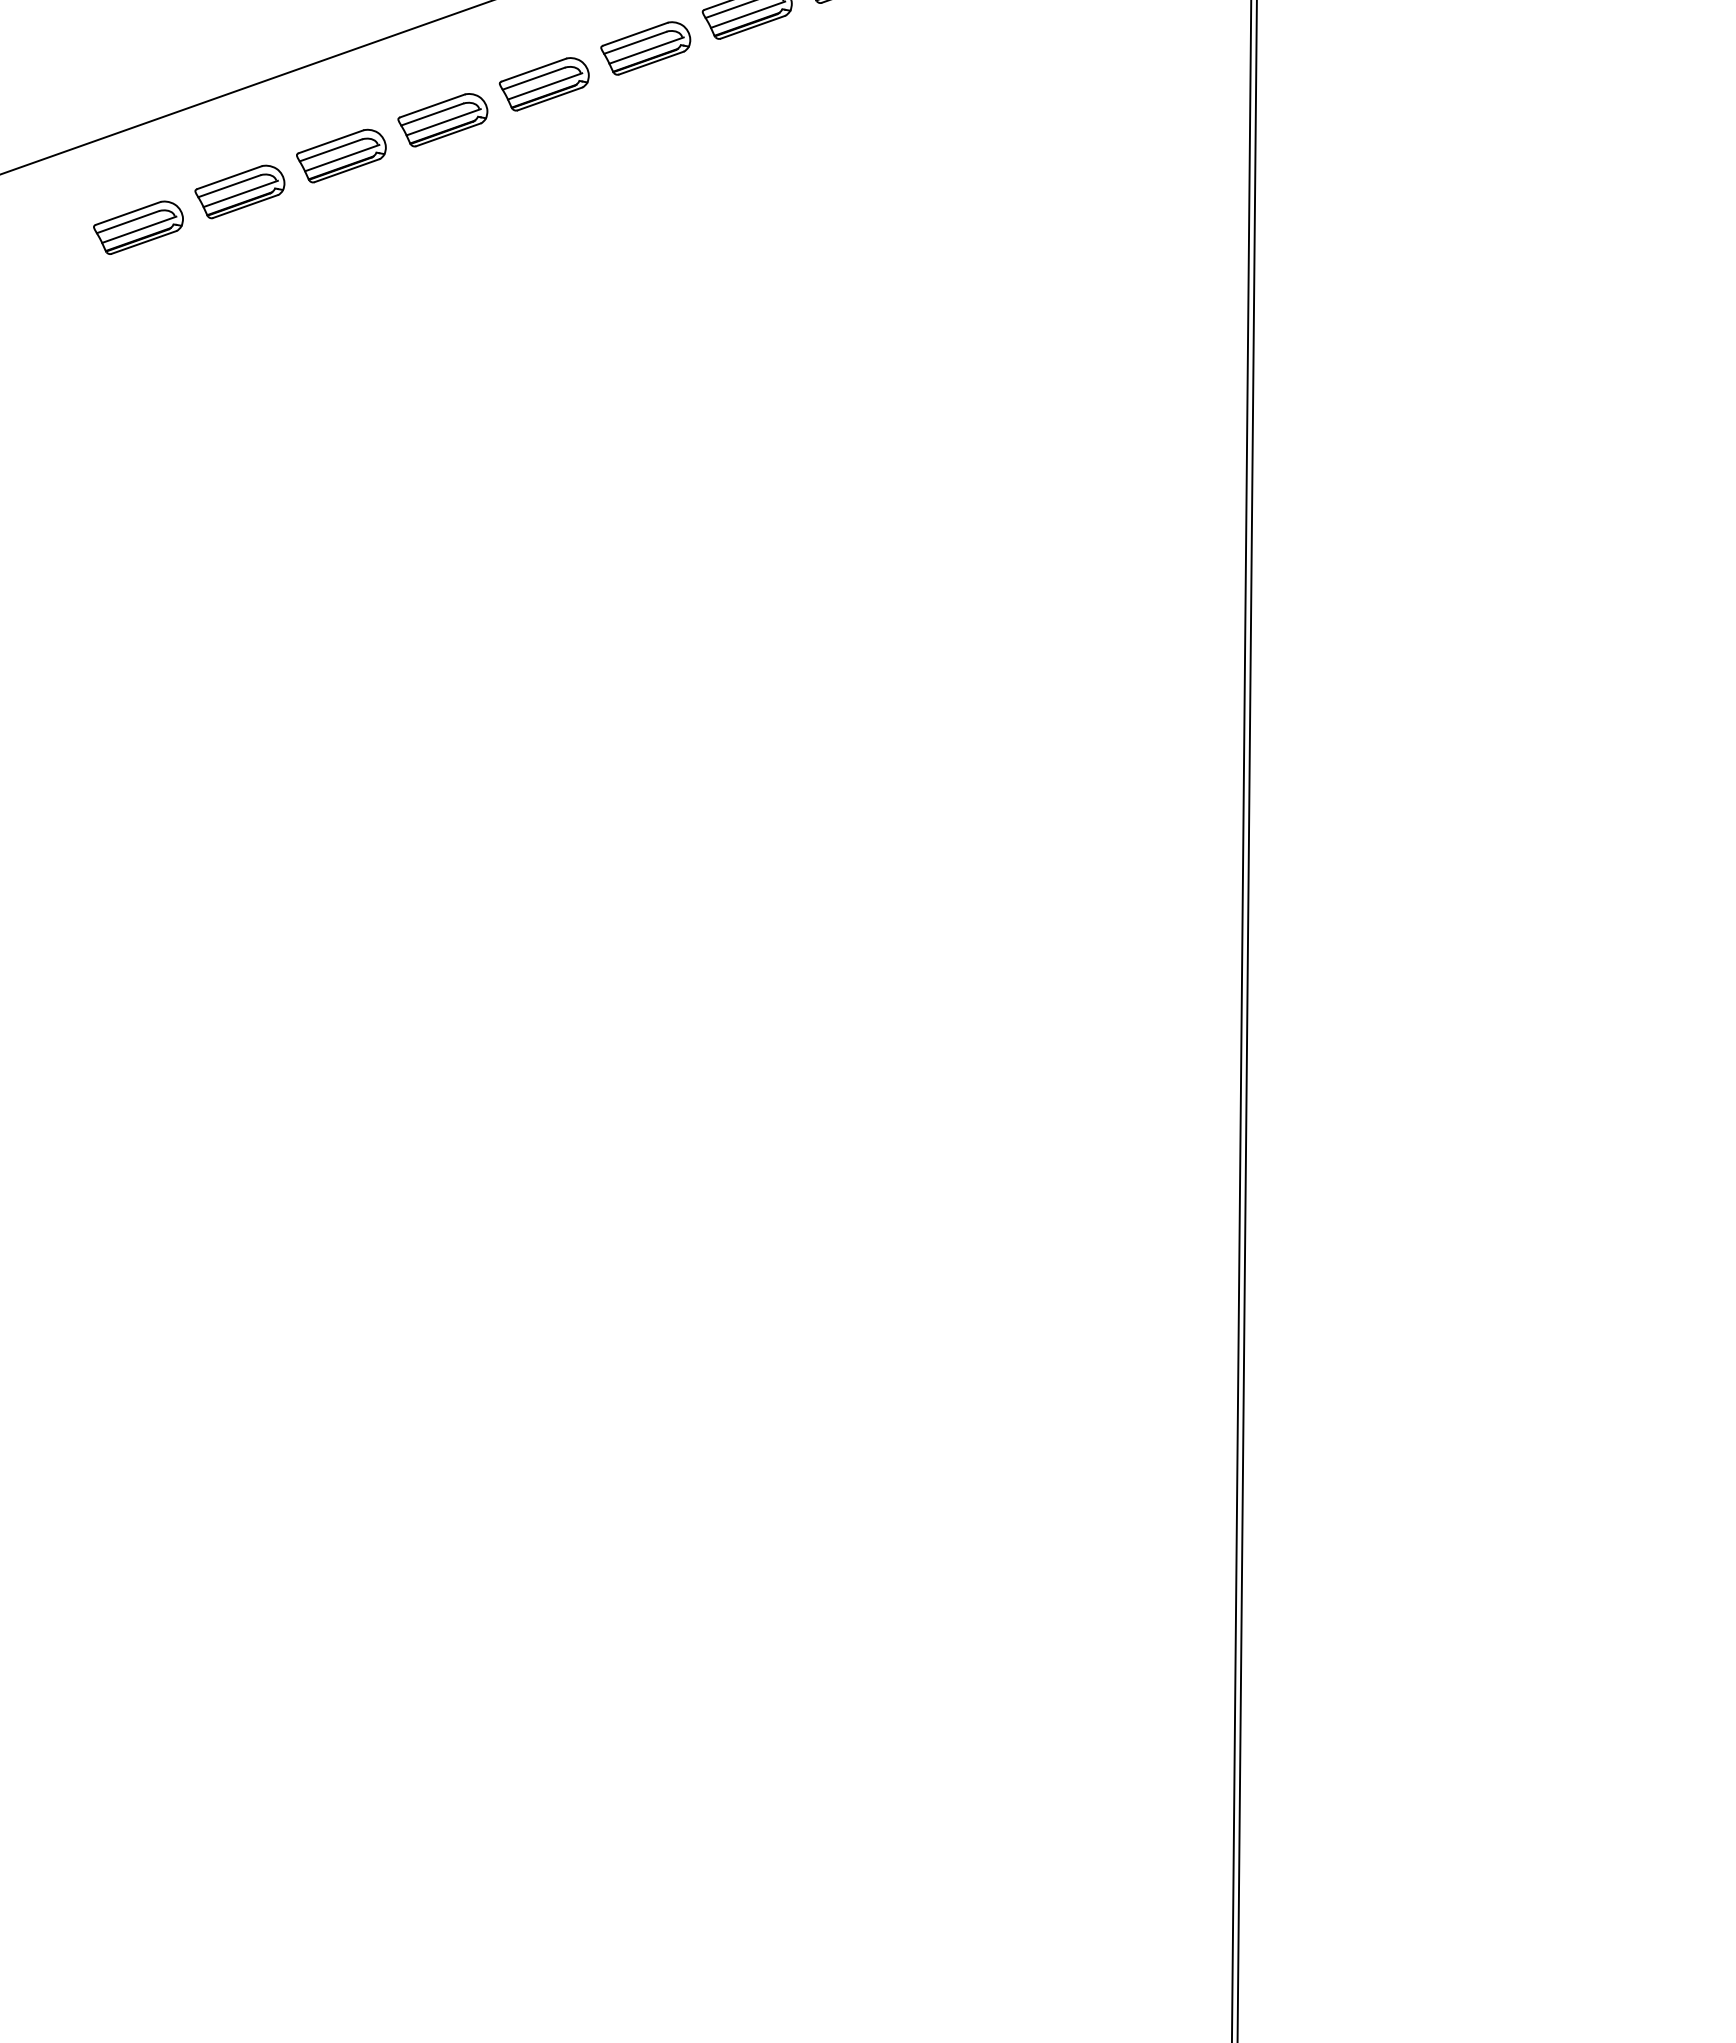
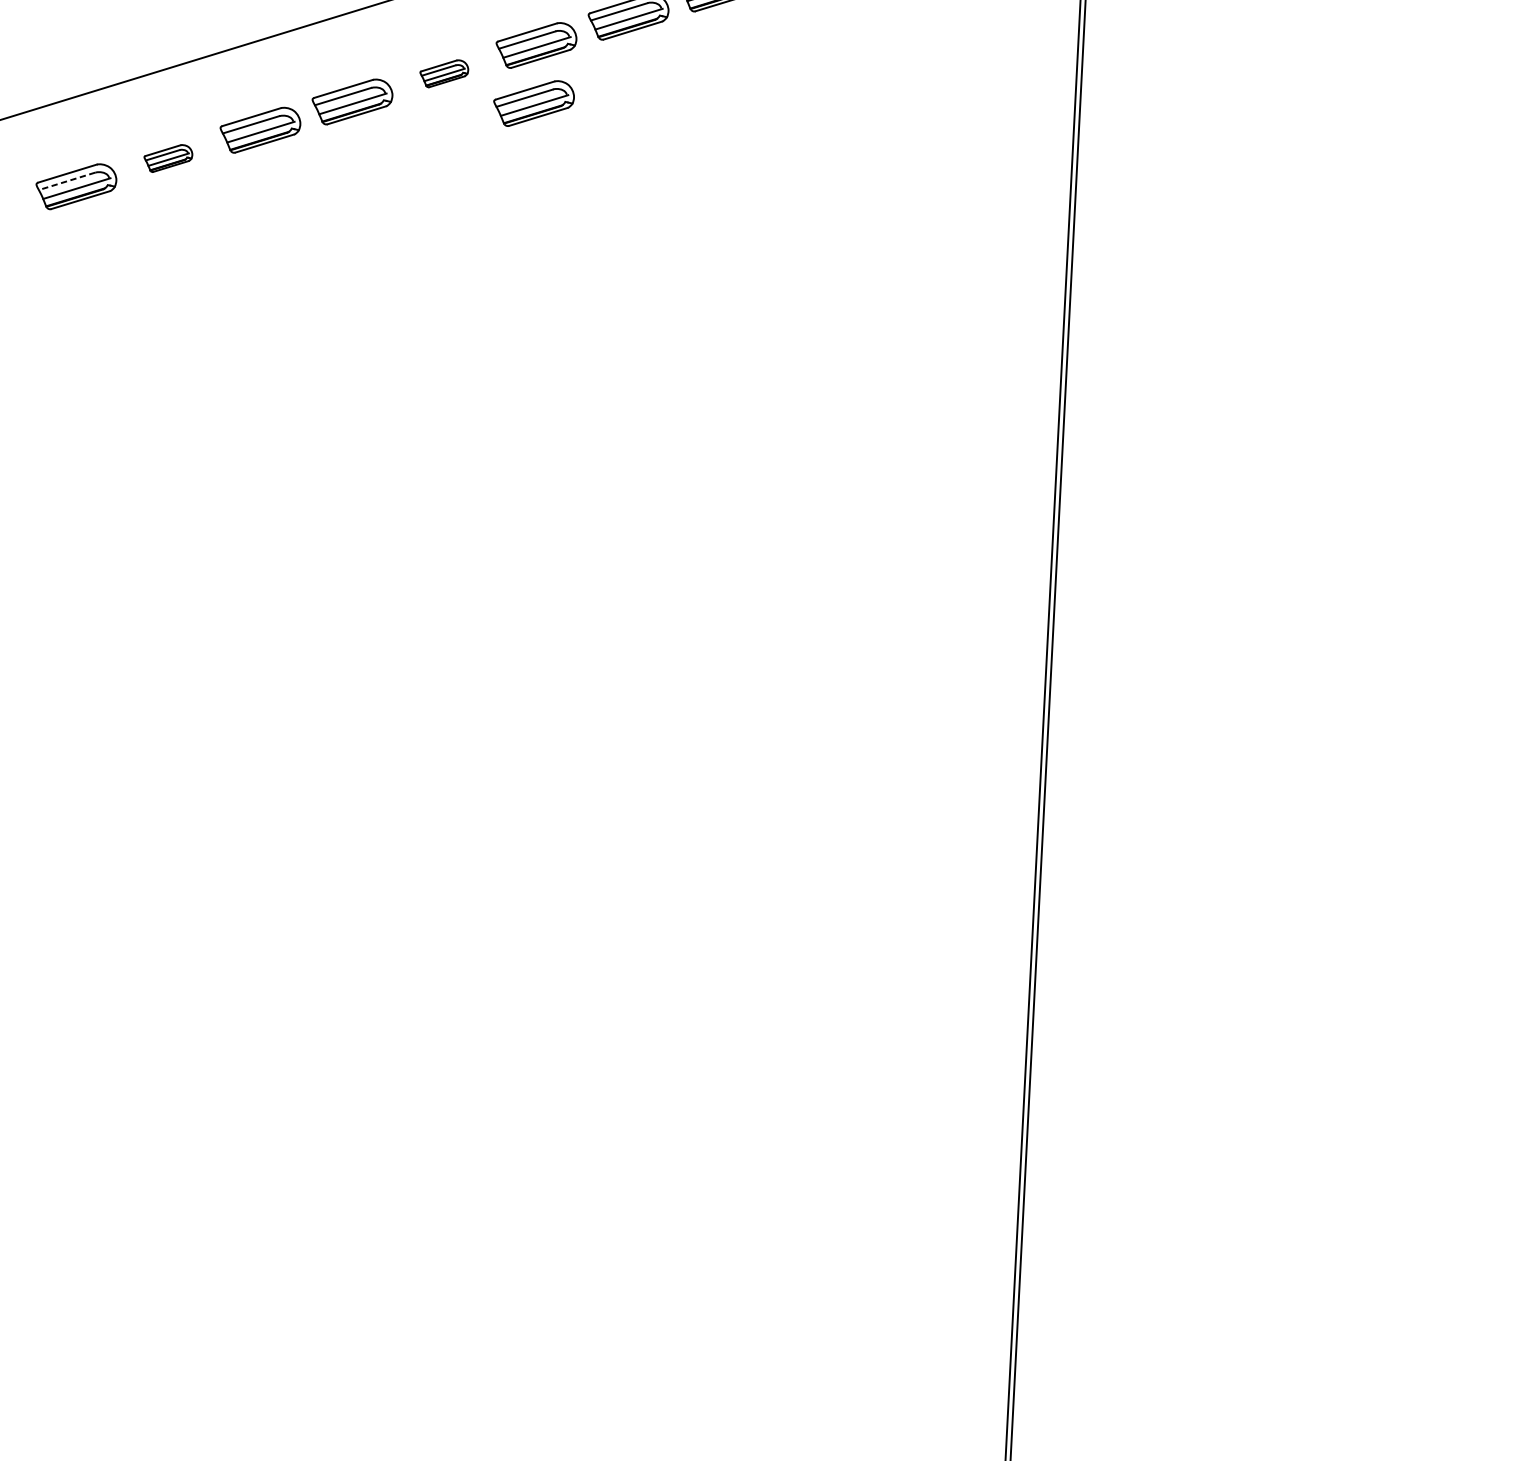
part: (543, 84) -> (443, 73), size x0.6
part: (645, 113) -> (533, 103), added
part: (239, 191) -> (167, 158), size x0.6
line: (127, 222) -> (66, 181), solid -> dashed

